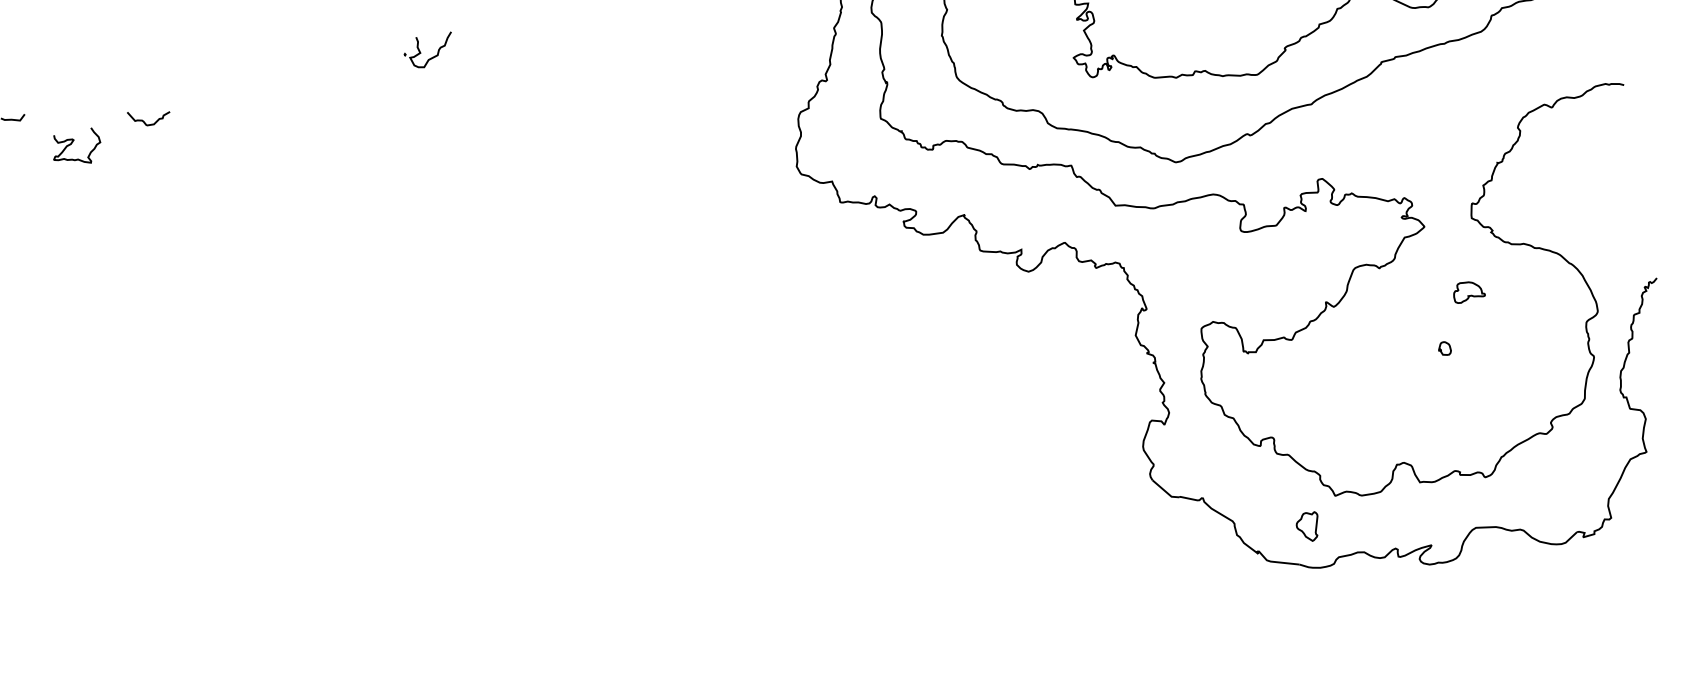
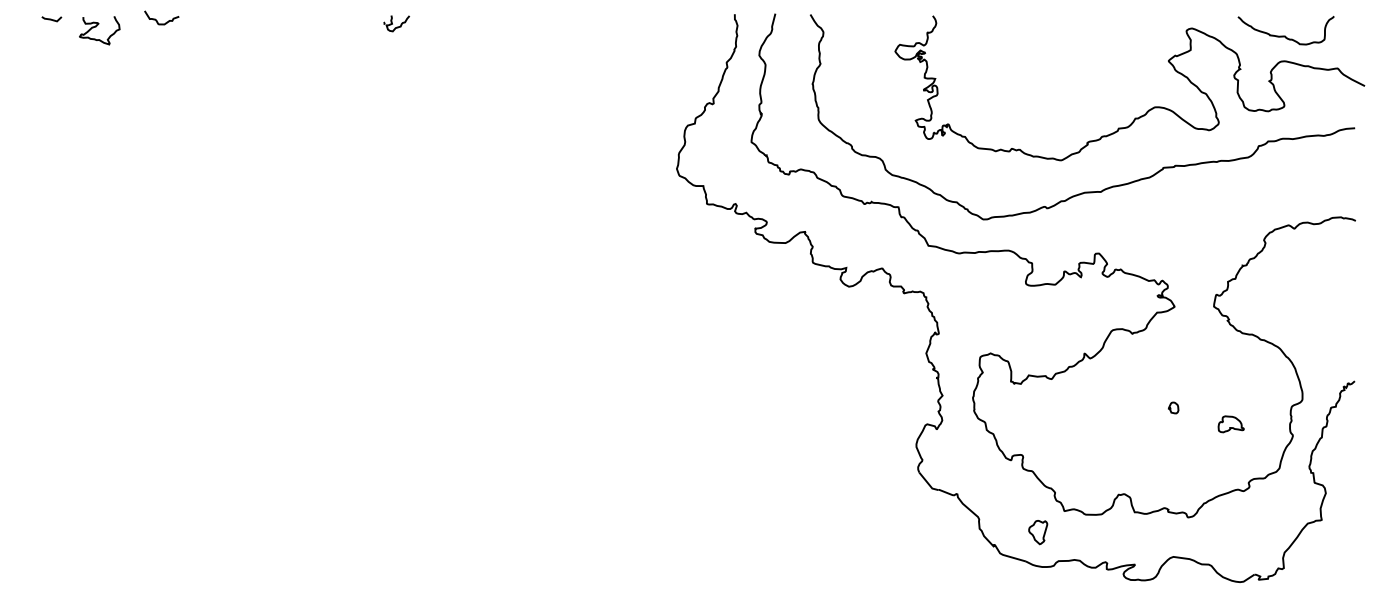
part: (428, 51) -> (396, 23), size x0.62
curve: (144, 121) -> (157, 20), moved
curve: (72, 145) -> (96, 27), moved
part: (1467, 291) -> (1230, 424), moved

